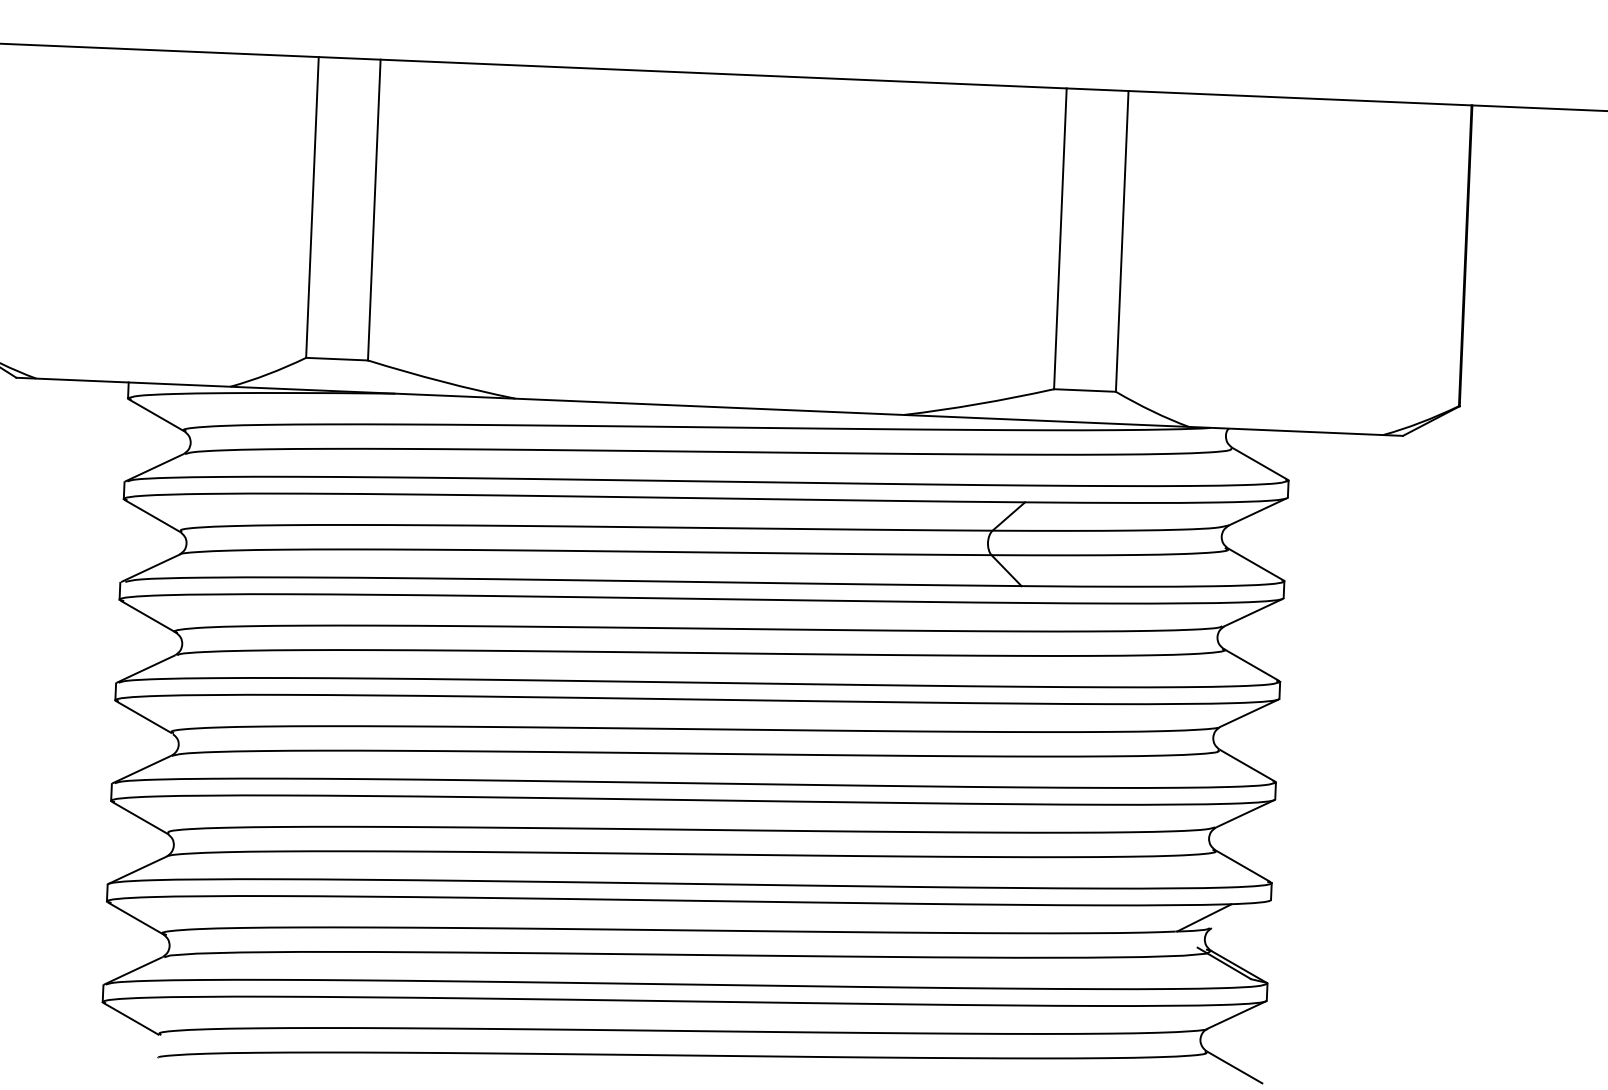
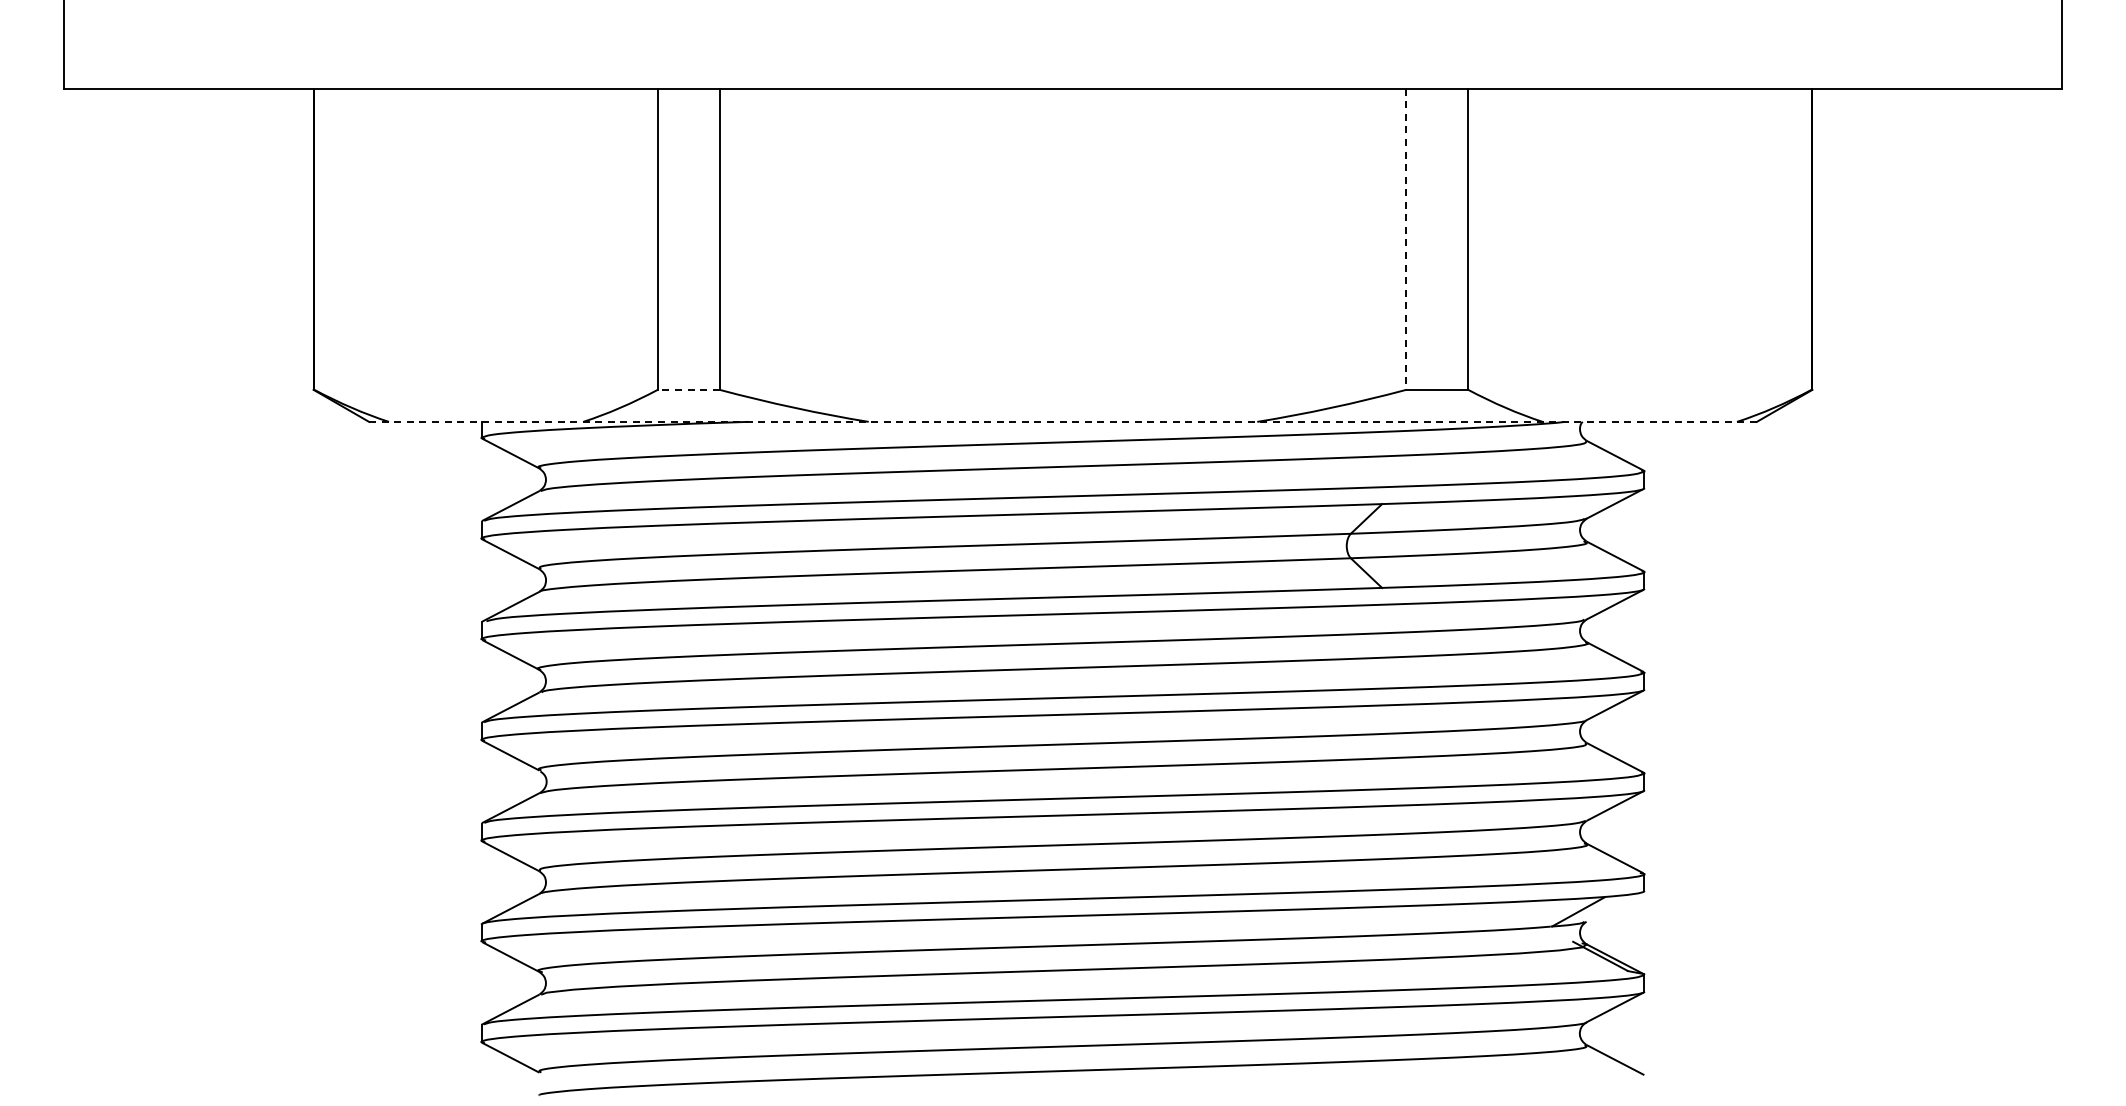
line: (1060, 239) -> (1406, 239), solid -> dashed
line: (336, 358) -> (688, 389), solid -> dashed
line: (710, 406) -> (1063, 421), solid -> dashed

